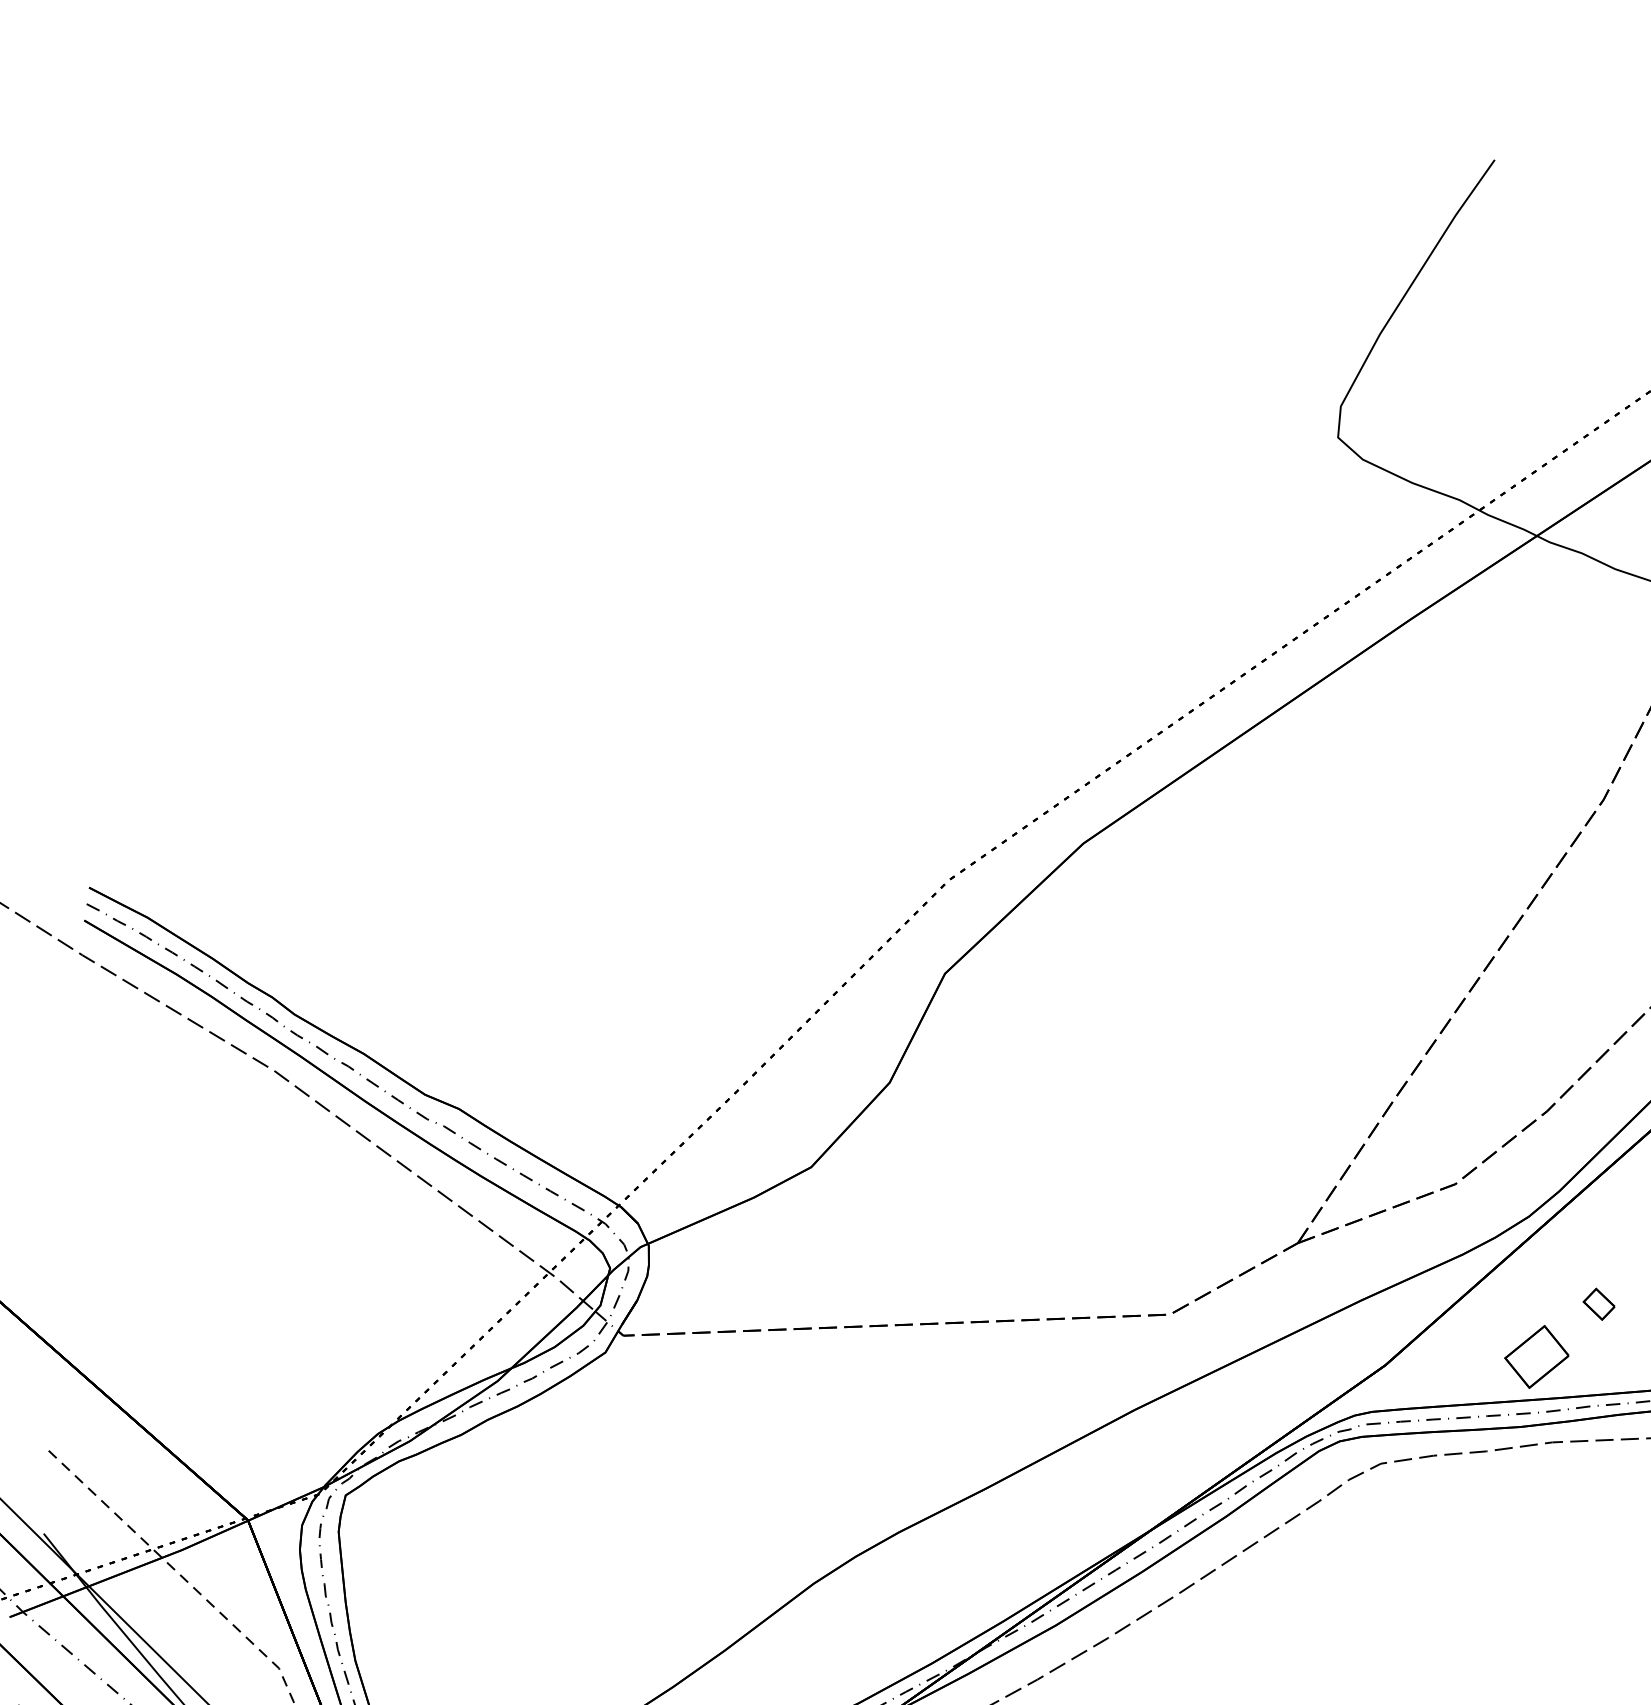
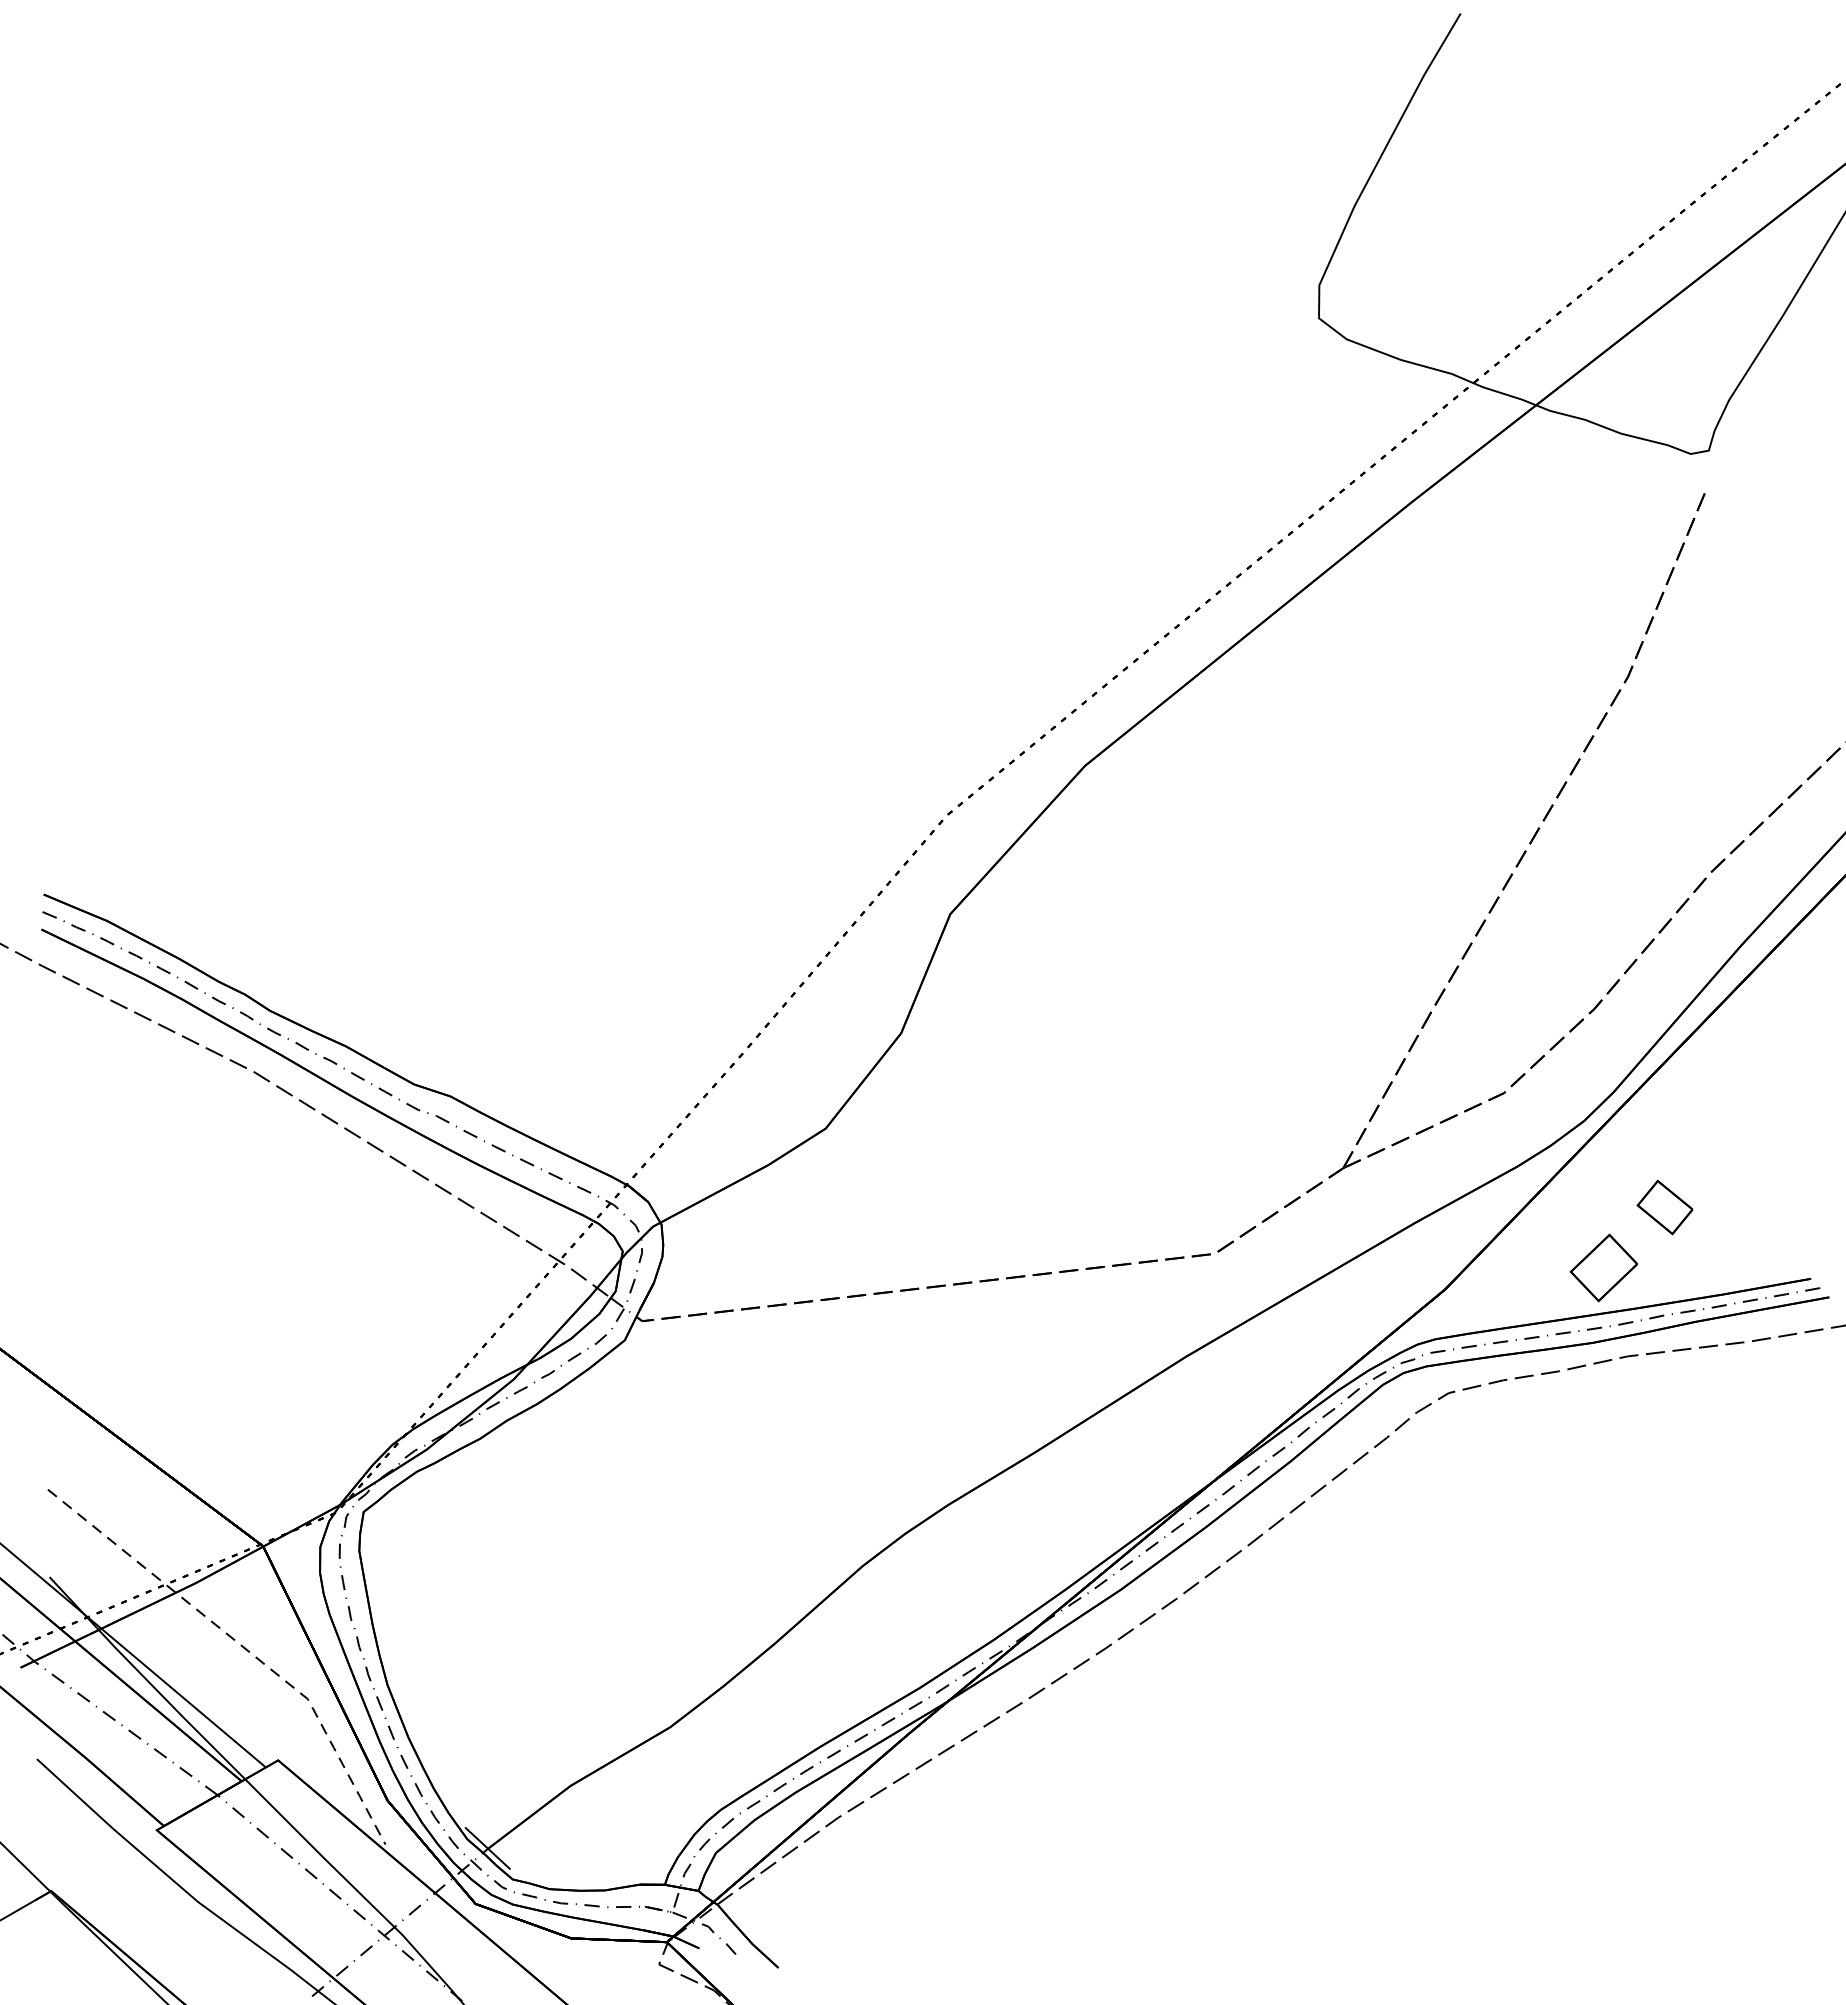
part: (1598, 1304) -> (1664, 1207), size x1.67

